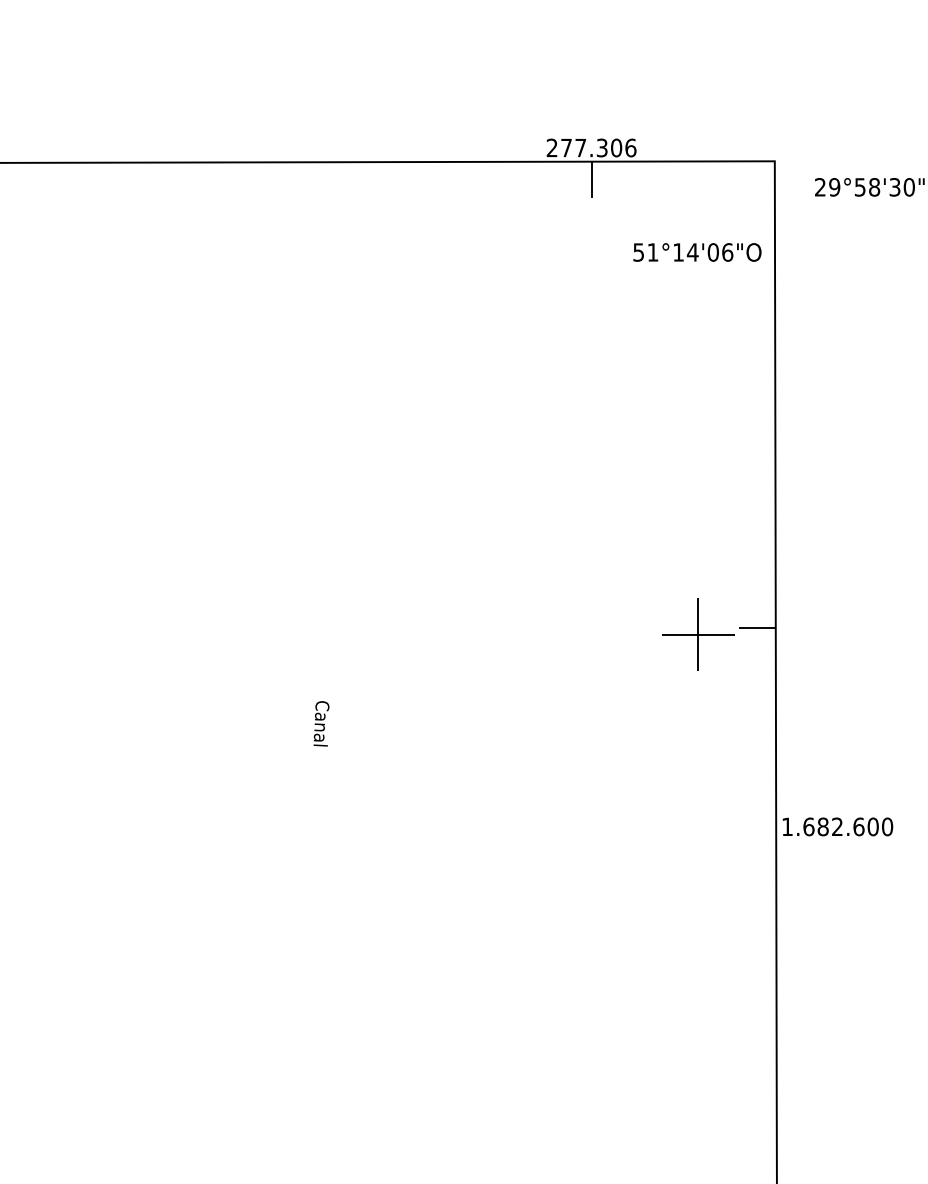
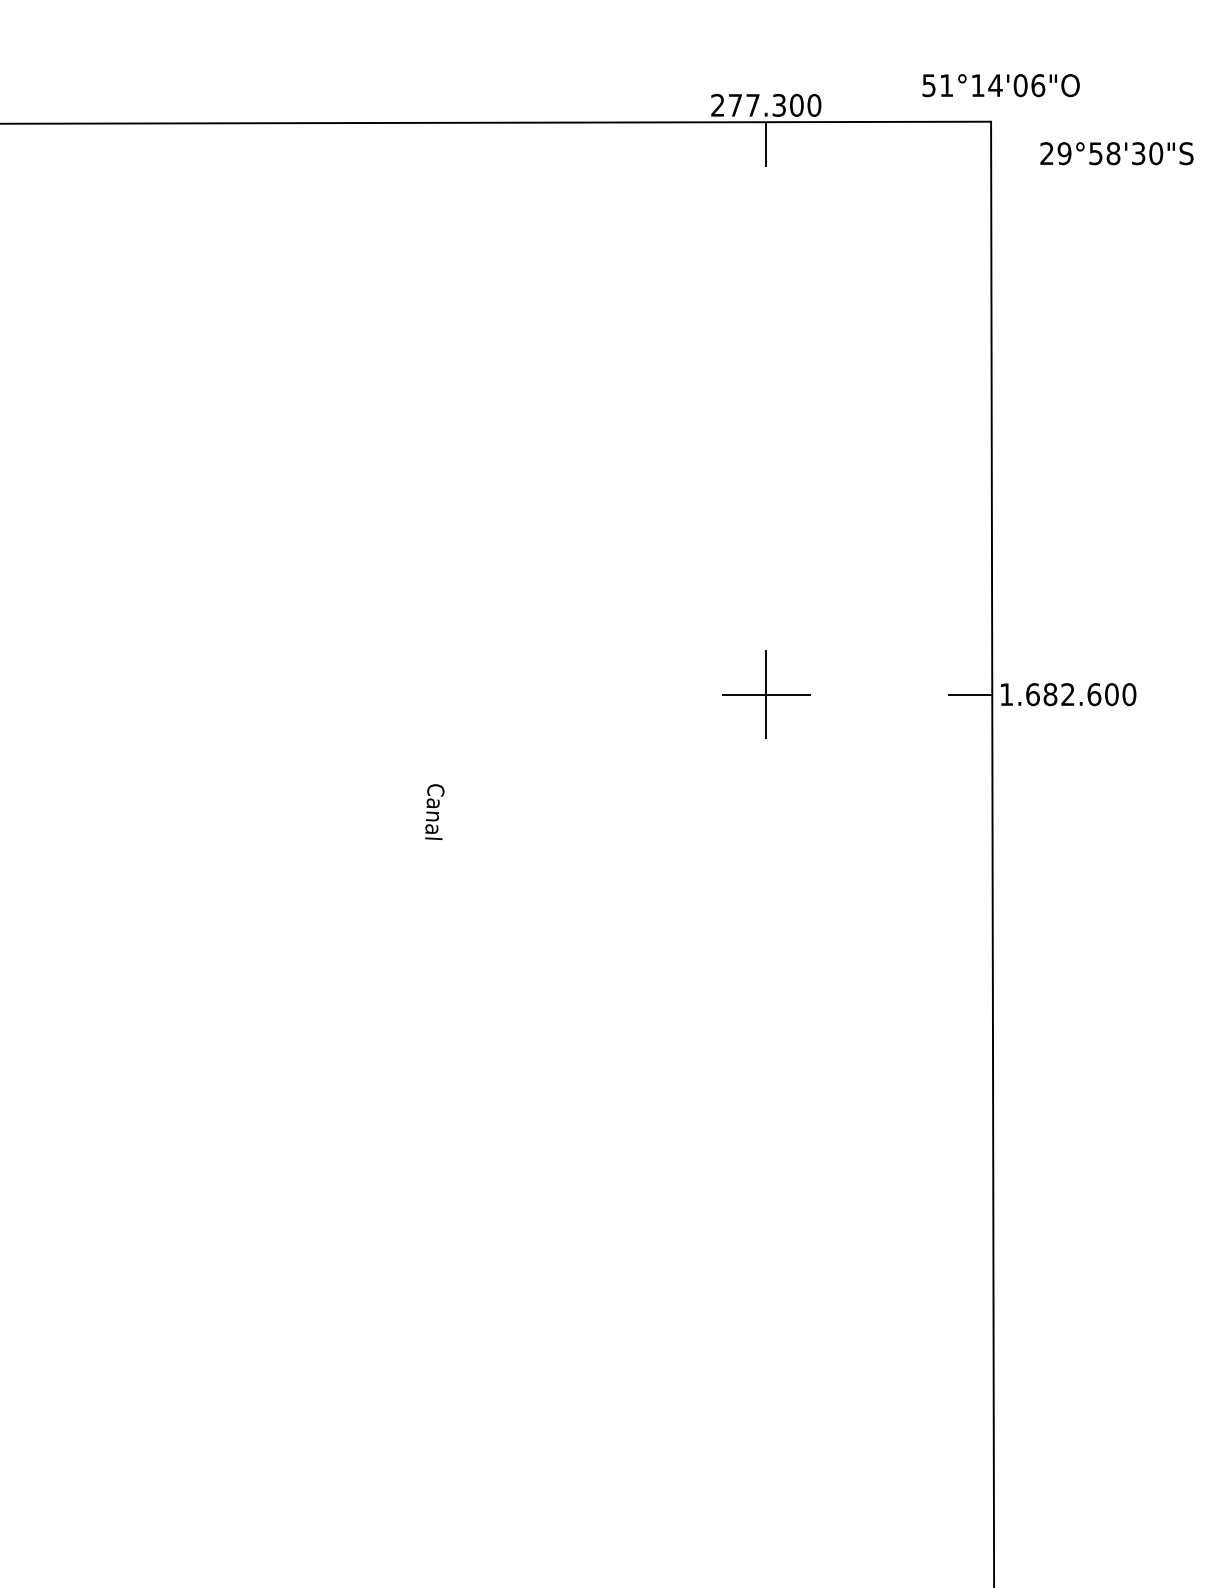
text: (630, 147) -> (814, 104), 277.306 -> 277.300
text: (696, 252) -> (1000, 85), moved
part: (698, 634) -> (766, 694), moved
text: (837, 826) -> (1068, 694), moved

